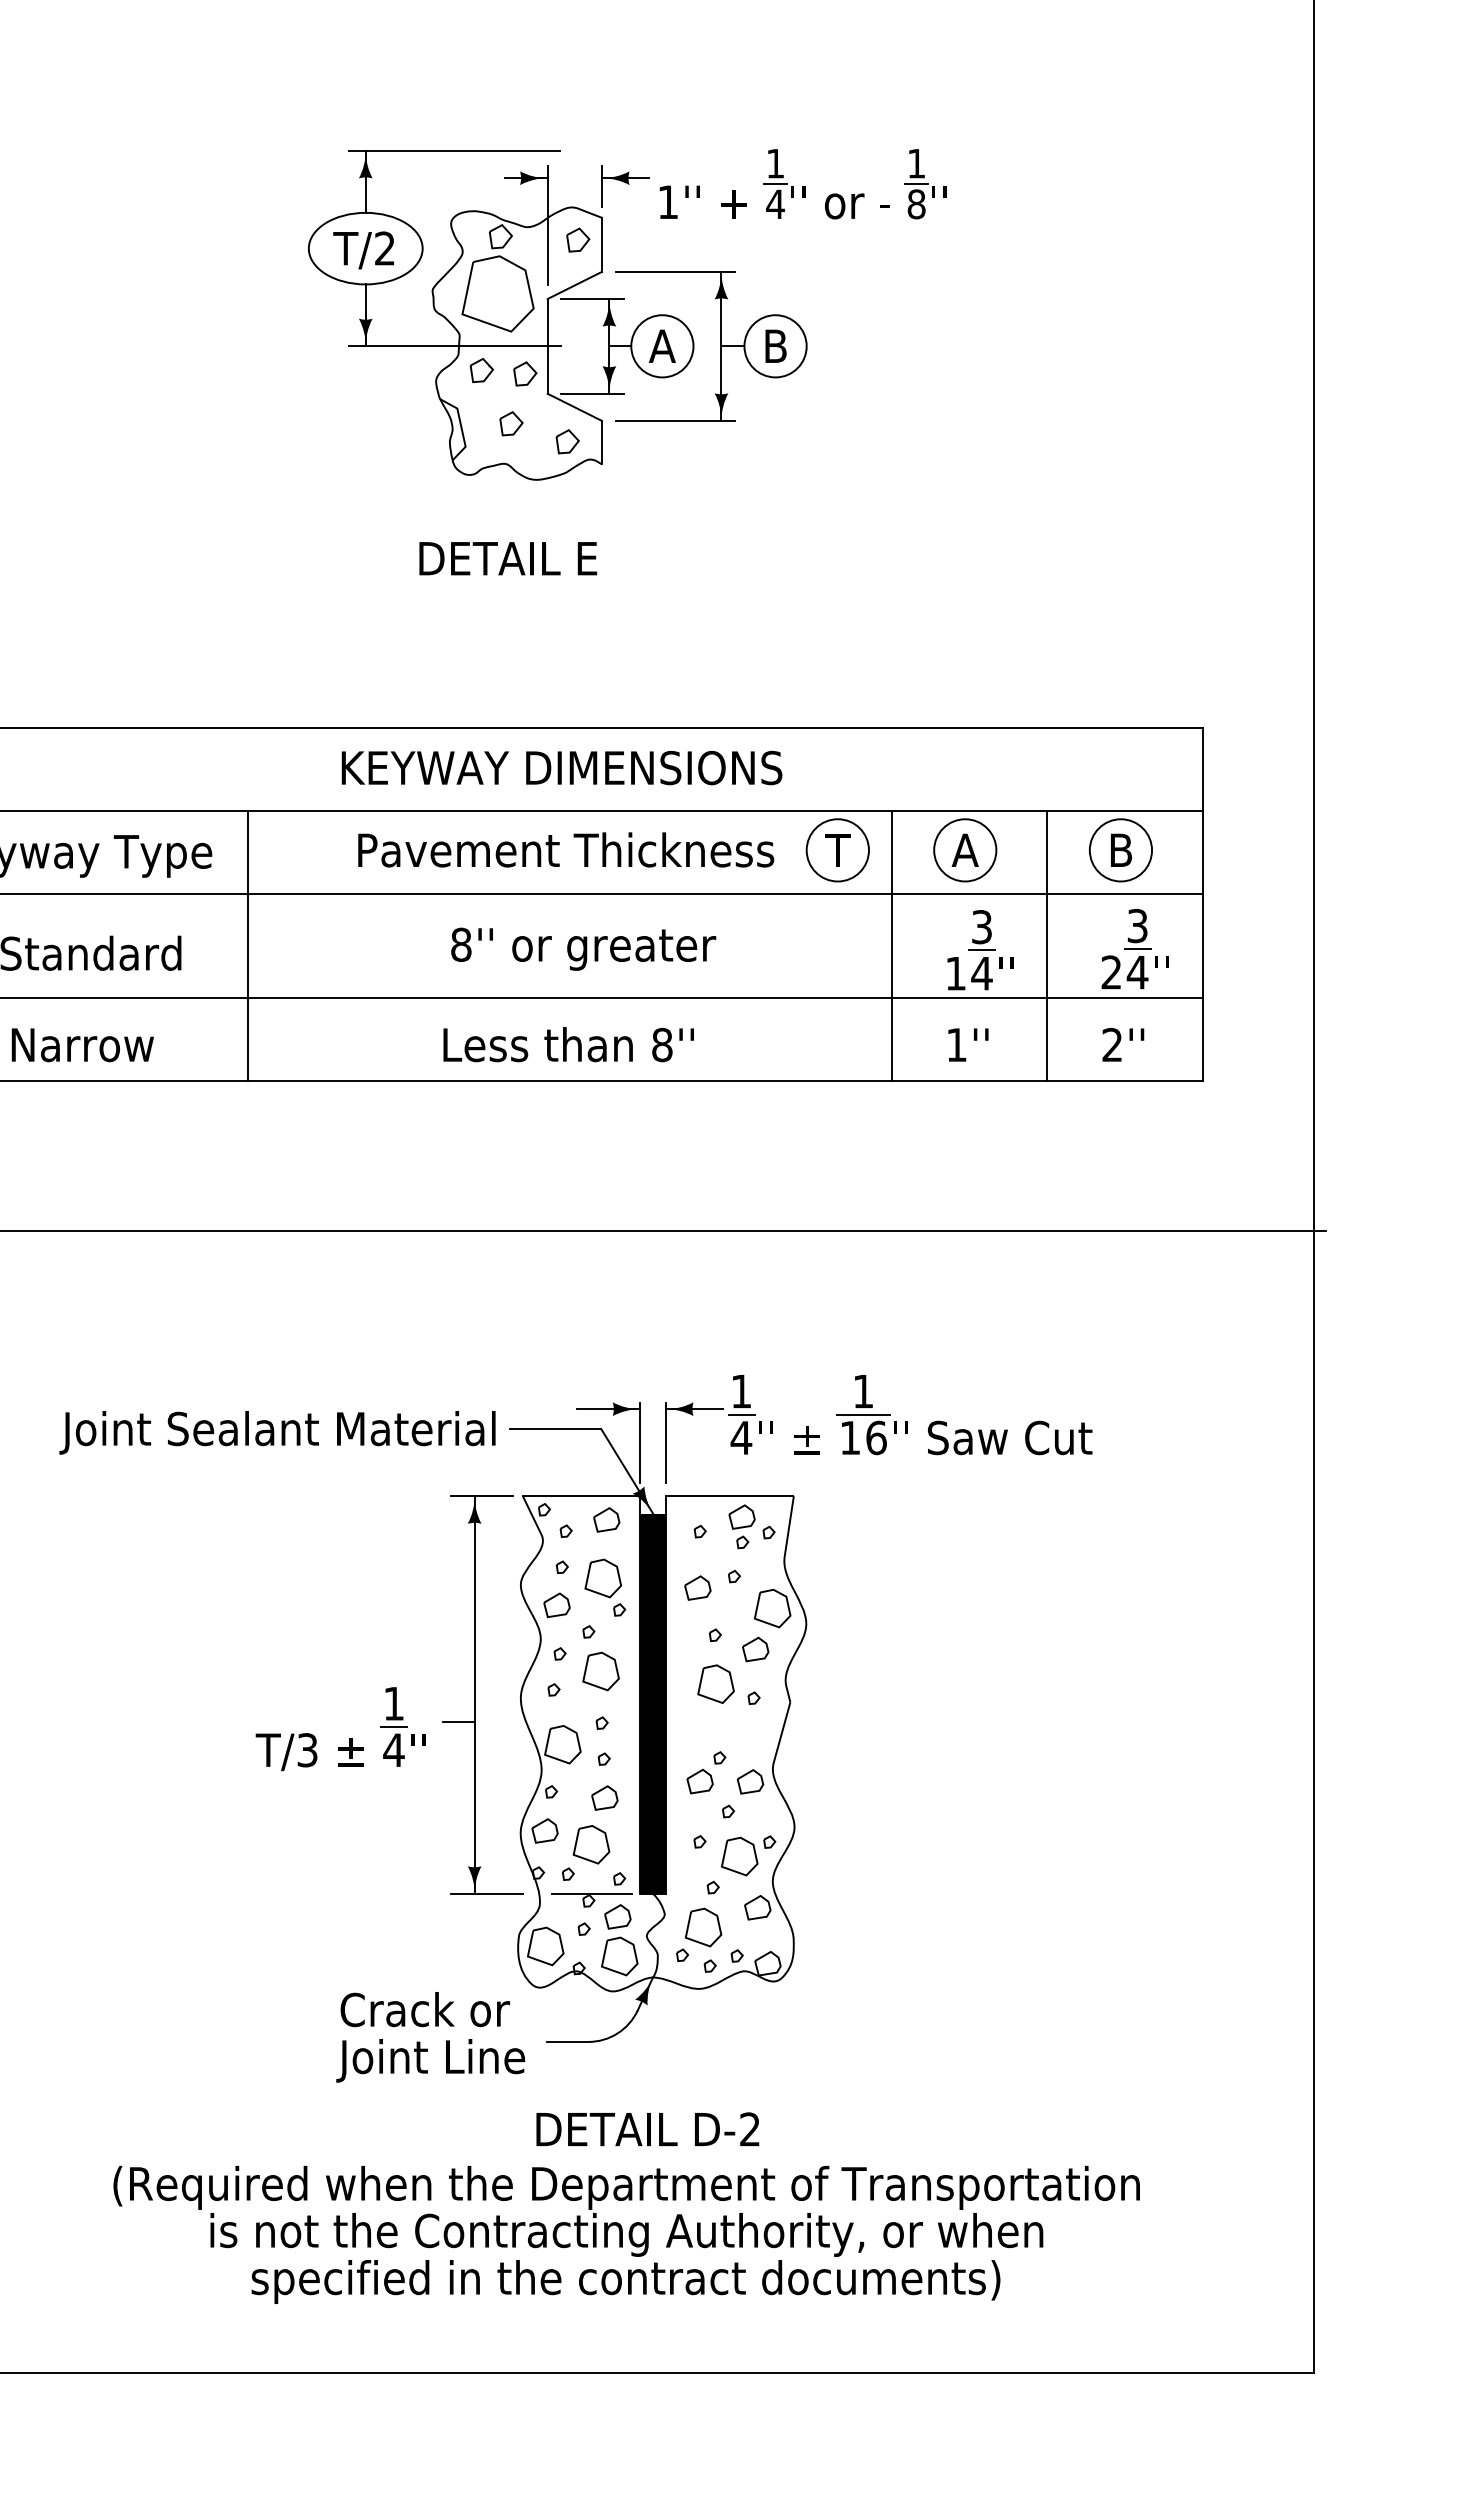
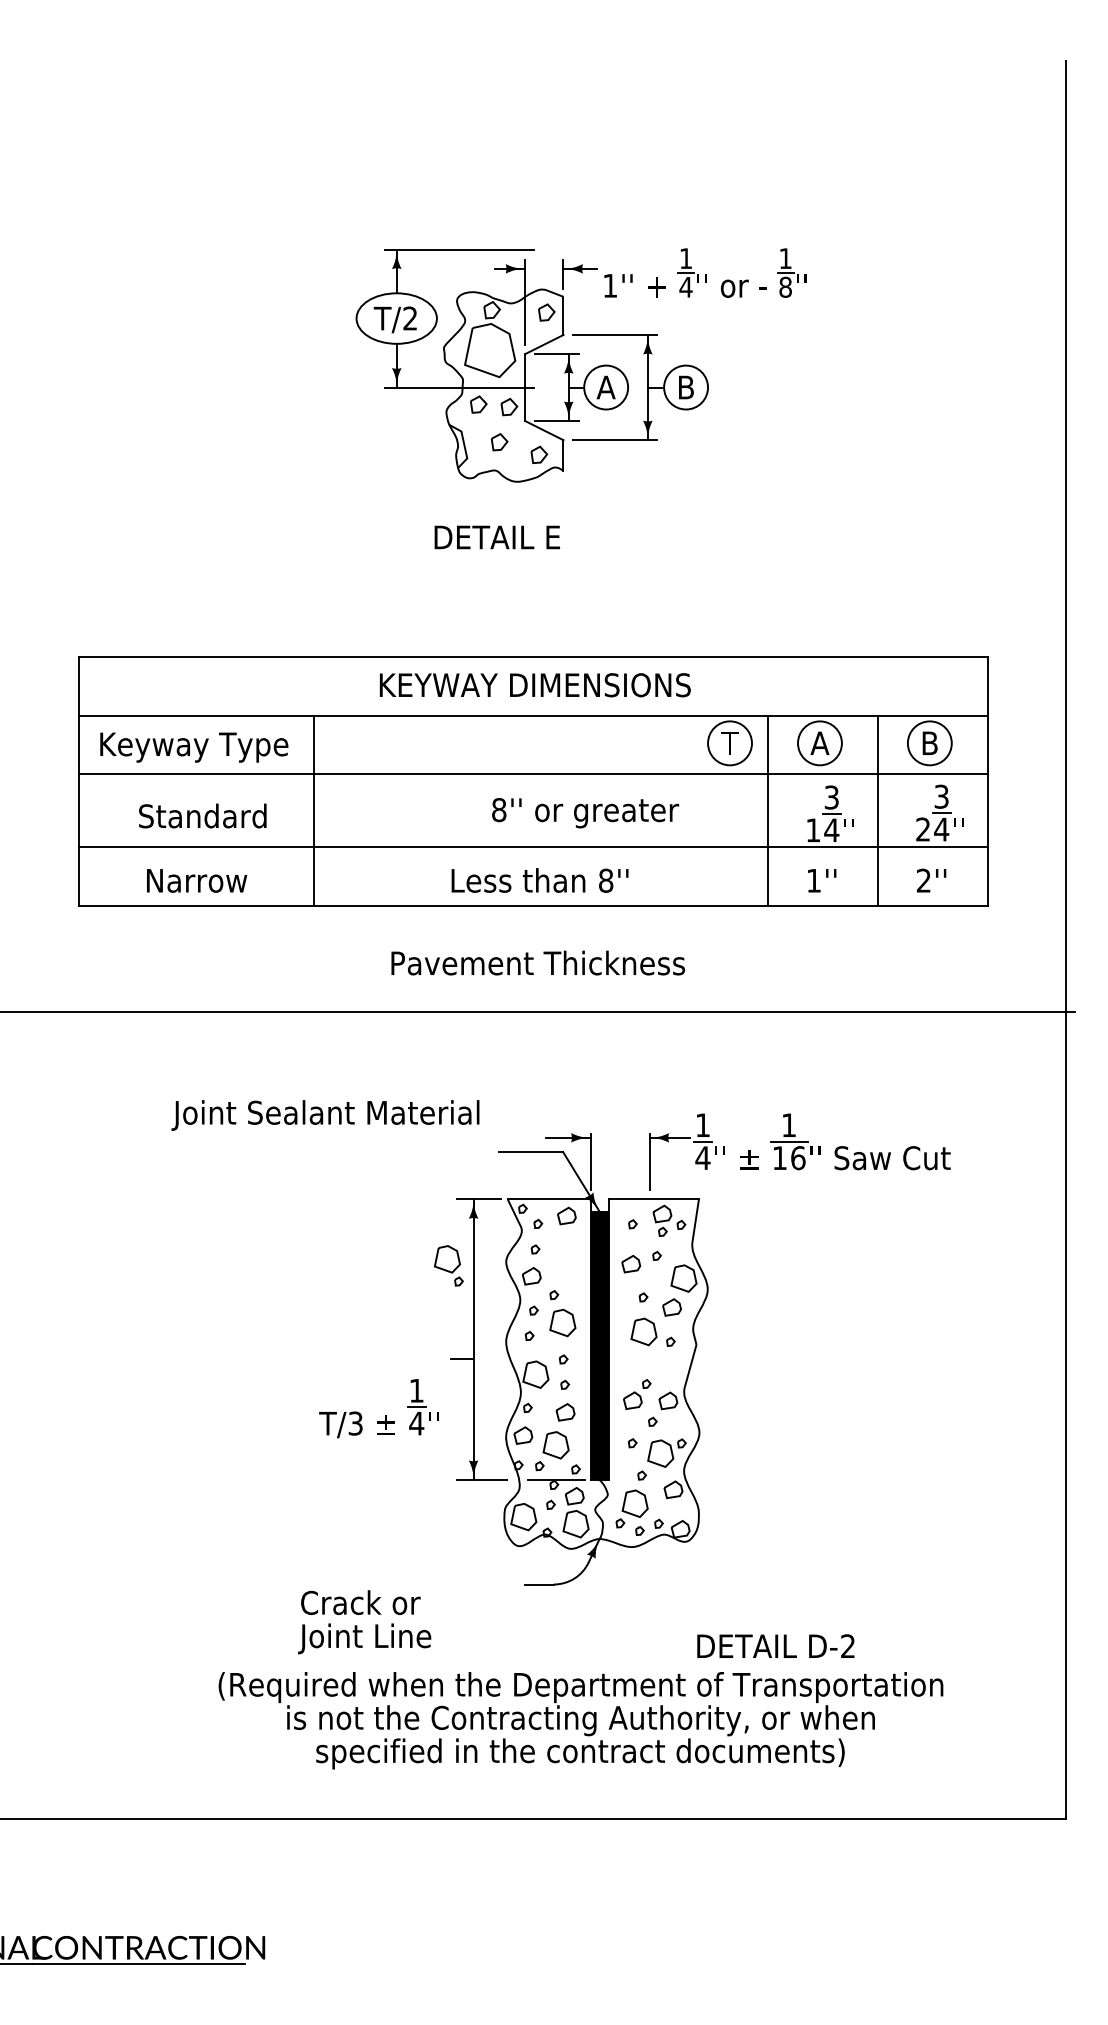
text: (566, 849) -> (538, 962), moved
text: (583, 949) -> (585, 813), moved
part: (878, 1428) -> (799, 1151), moved
text: (277, 1432) -> (325, 1115), moved
part: (604, 1587) -> (448, 1265), moved
part: (349, 1738) -> (385, 1415), moved
text: (430, 2037) -> (364, 1622), moved
text: (647, 2128) -> (775, 1645), moved

